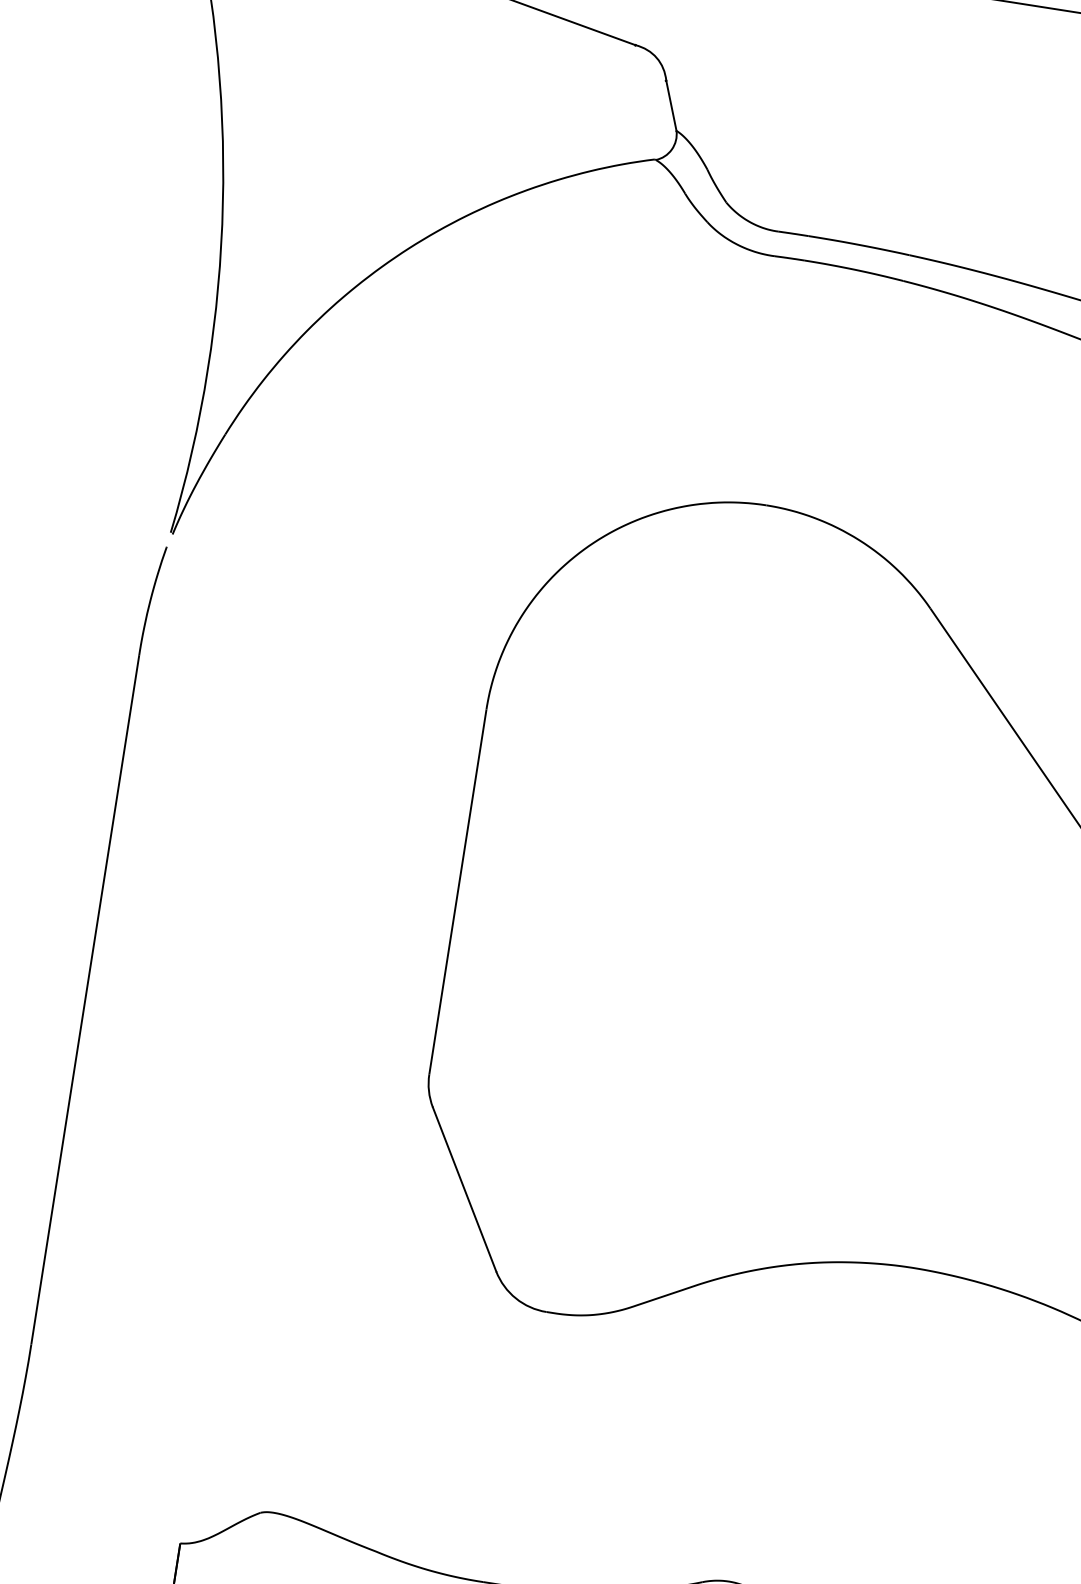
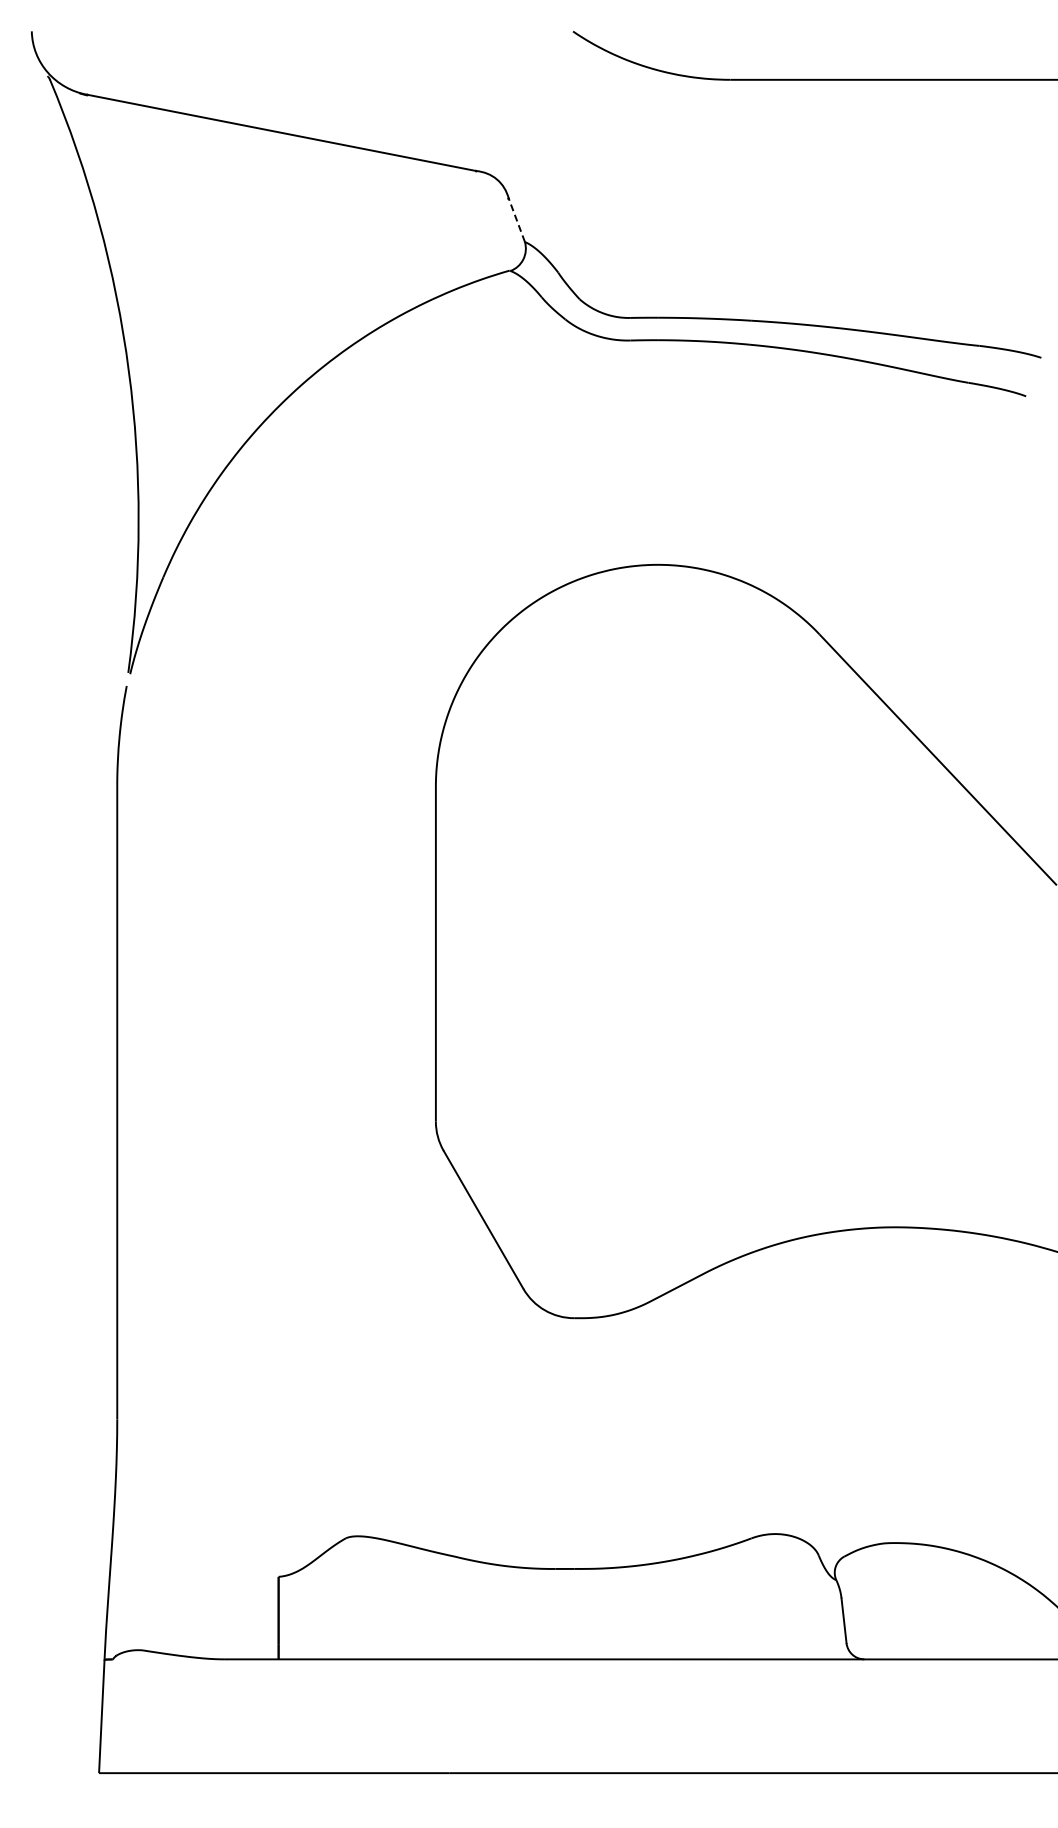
line: (671, 104) -> (516, 219), solid -> dashed

